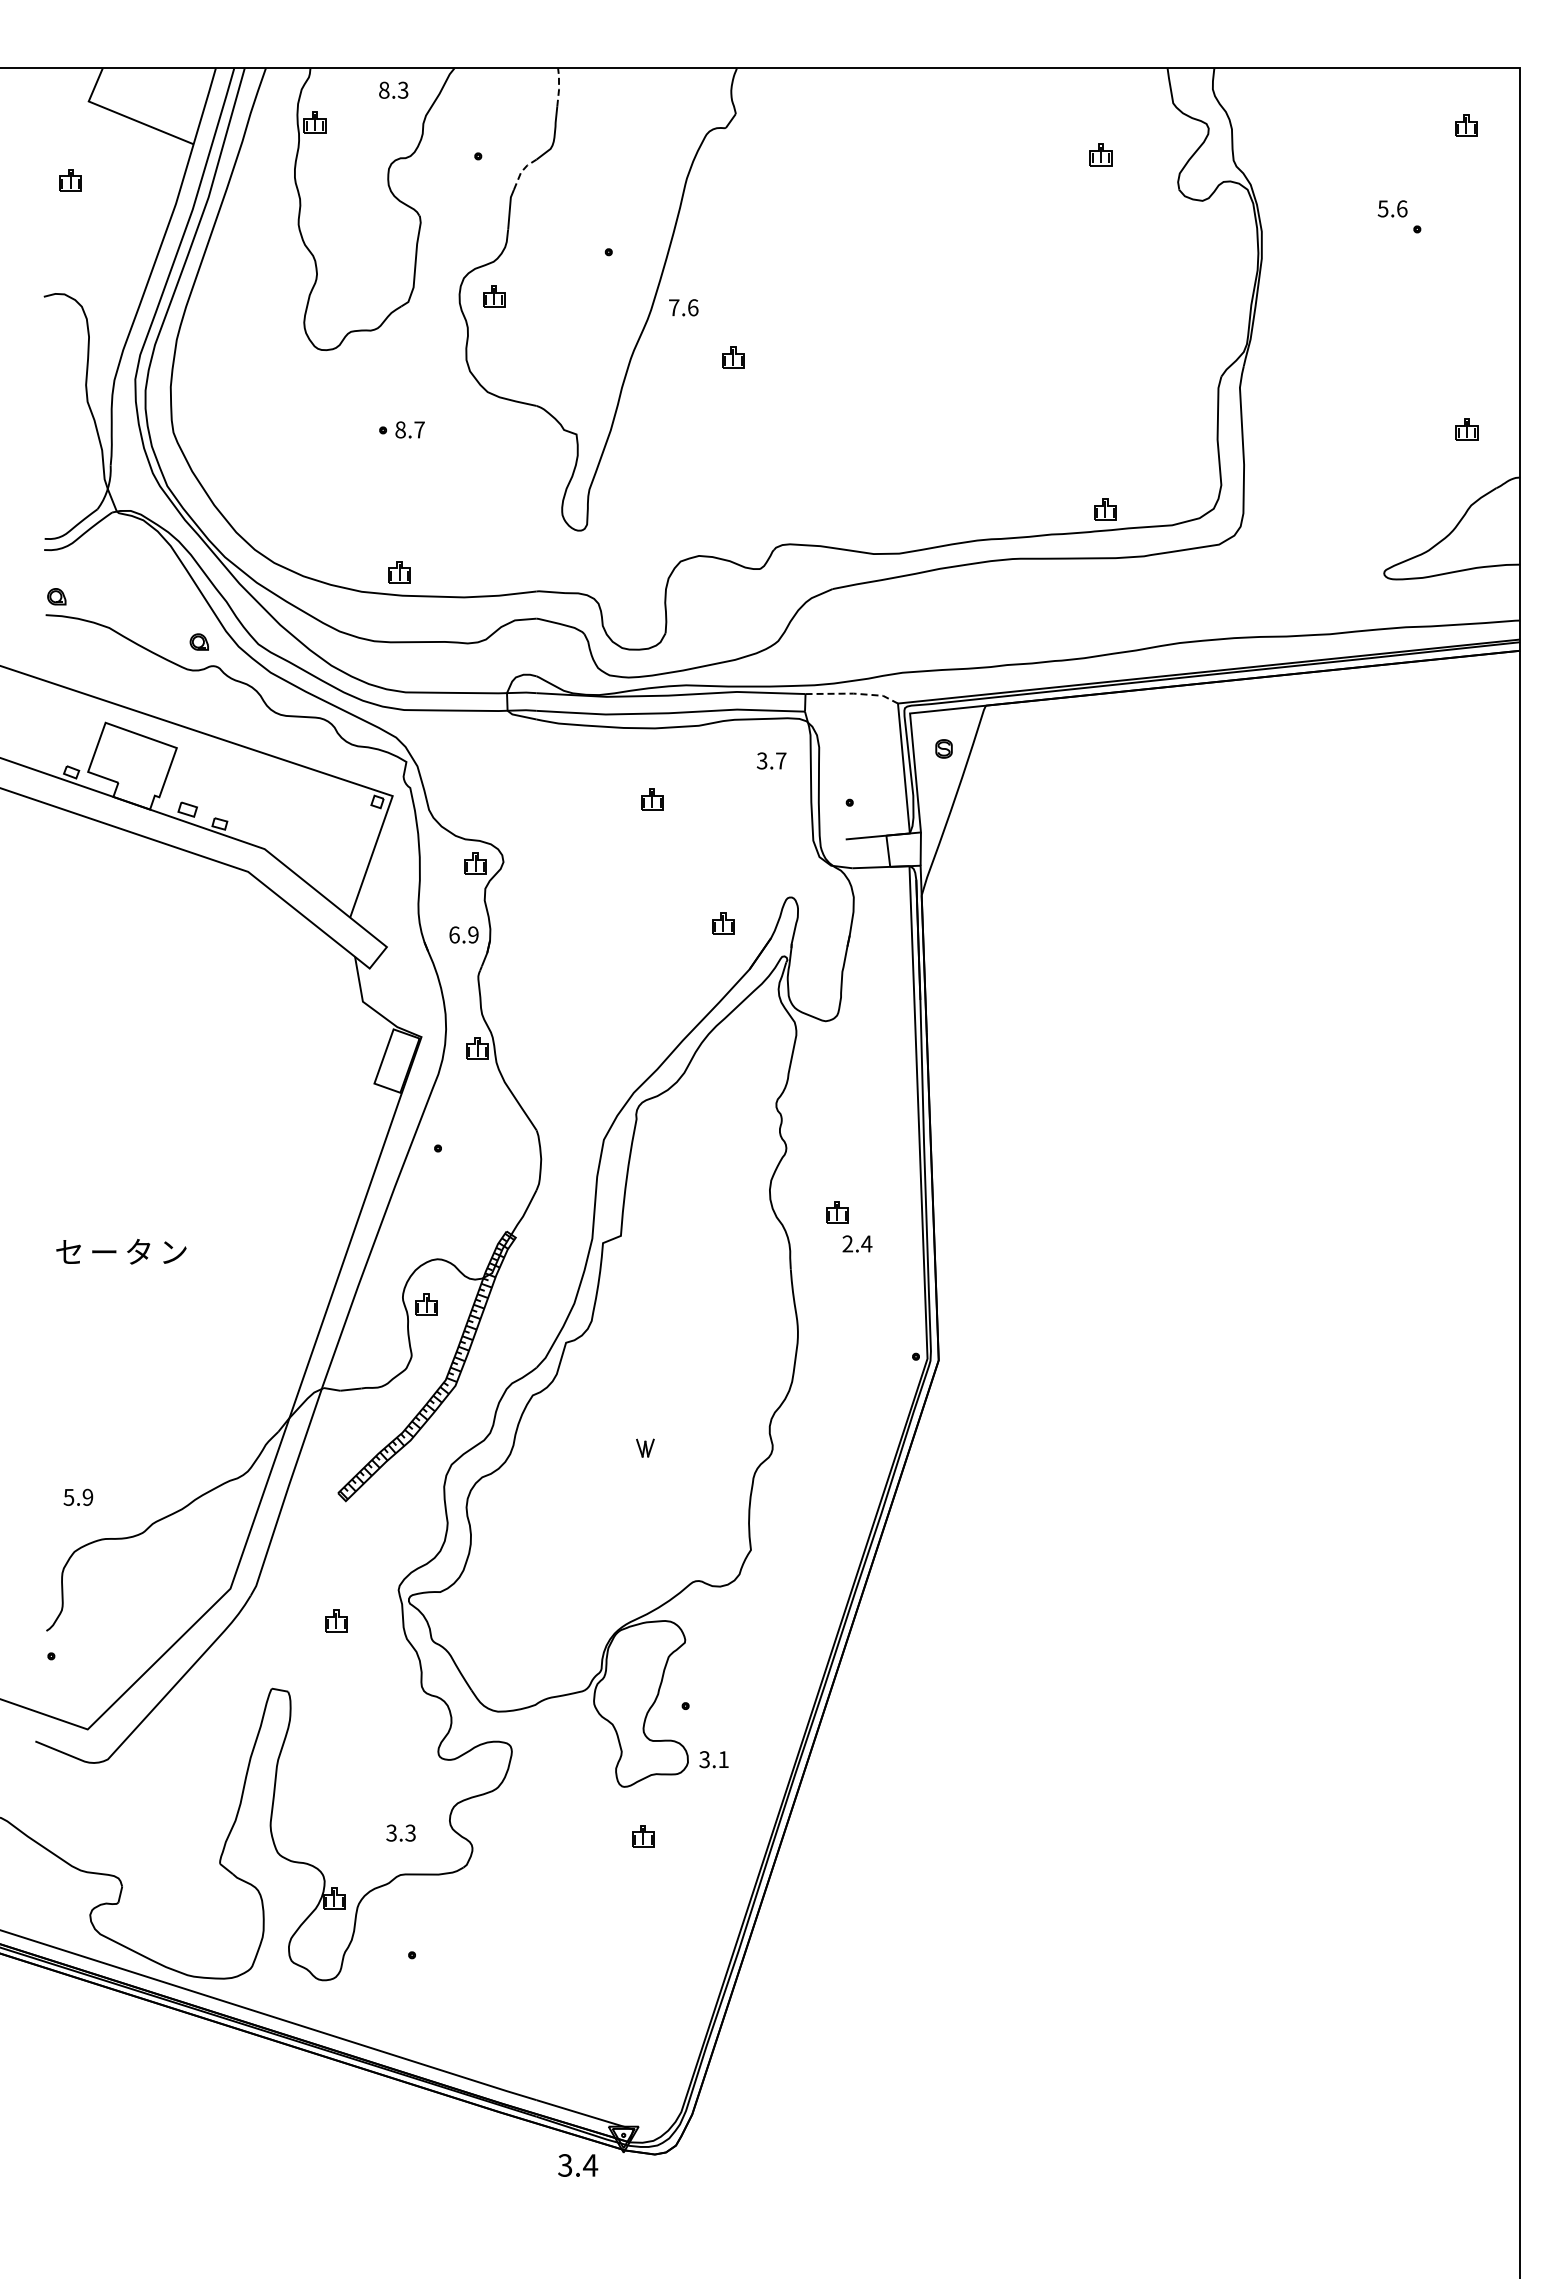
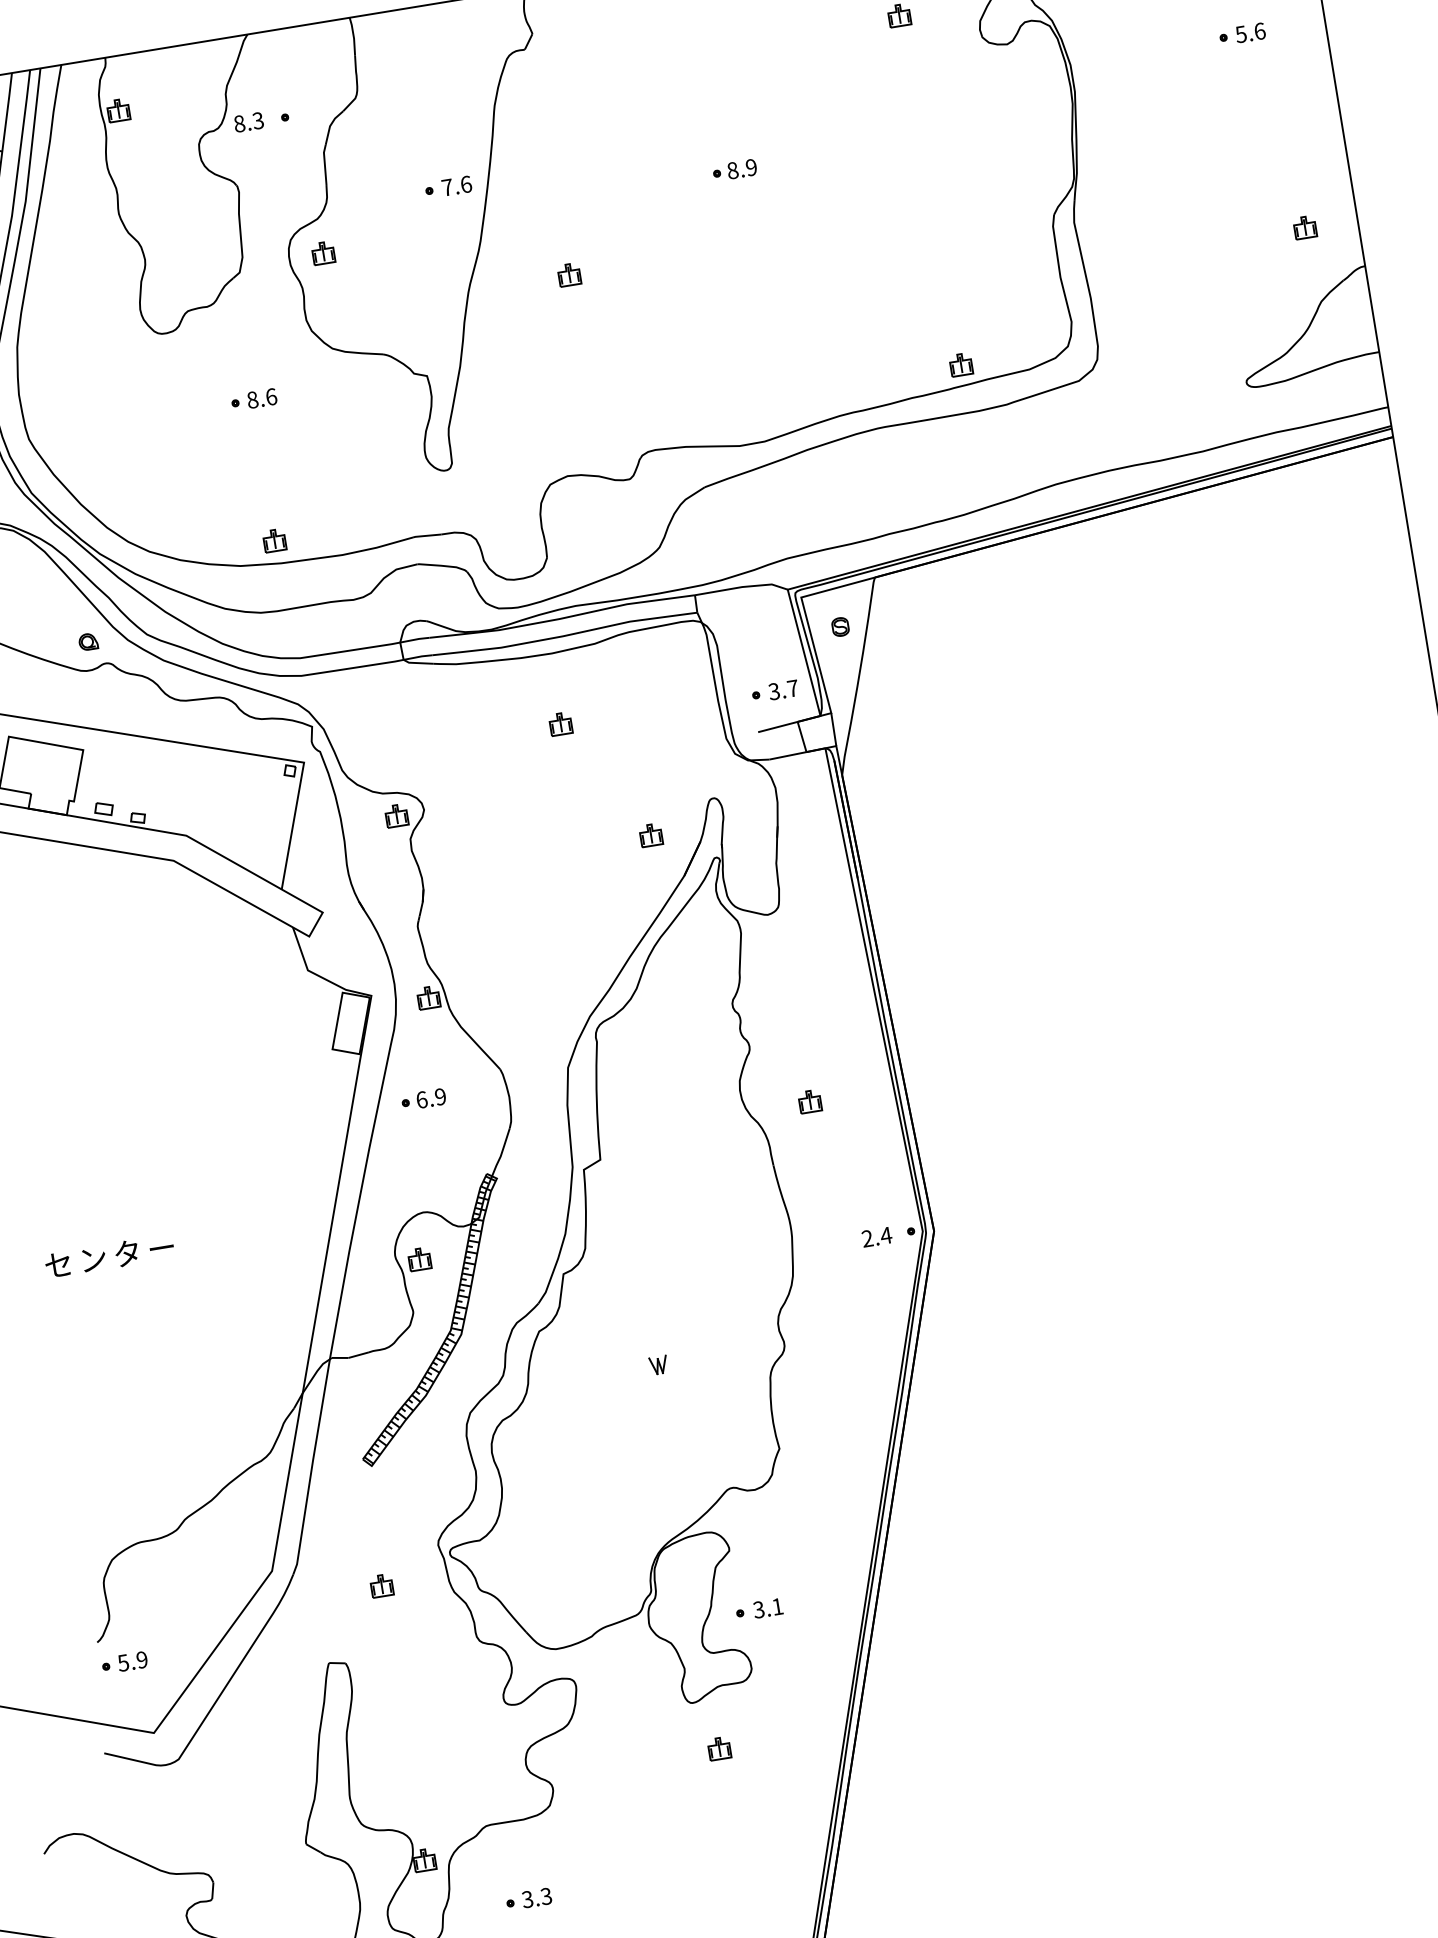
line: (559, 87) -> (354, 36), dashed -> solid
text: (393, 89) -> (248, 121), moved
line: (521, 171) -> (330, 125), dashed -> solid
text: (1392, 208) -> (1250, 32), moved
part: (913, 280) -> (734, 169), added
text: (683, 307) -> (456, 185), moved
text: (419, 429) -> (271, 396), 8.7 -> 8.6
line: (853, 693) -> (742, 586), dashed -> solid
text: (771, 760) -> (783, 689), moved
text: (463, 934) -> (430, 1097), moved
text: (857, 1243) -> (877, 1236), moved
text: (104, 1252) -> (93, 1259), ー -> ン
text: (173, 1252) -> (161, 1248), ン -> ー
text: (78, 1496) -> (132, 1660), moved
text: (713, 1759) -> (767, 1608), moved
text: (400, 1832) -> (536, 1897), moved

